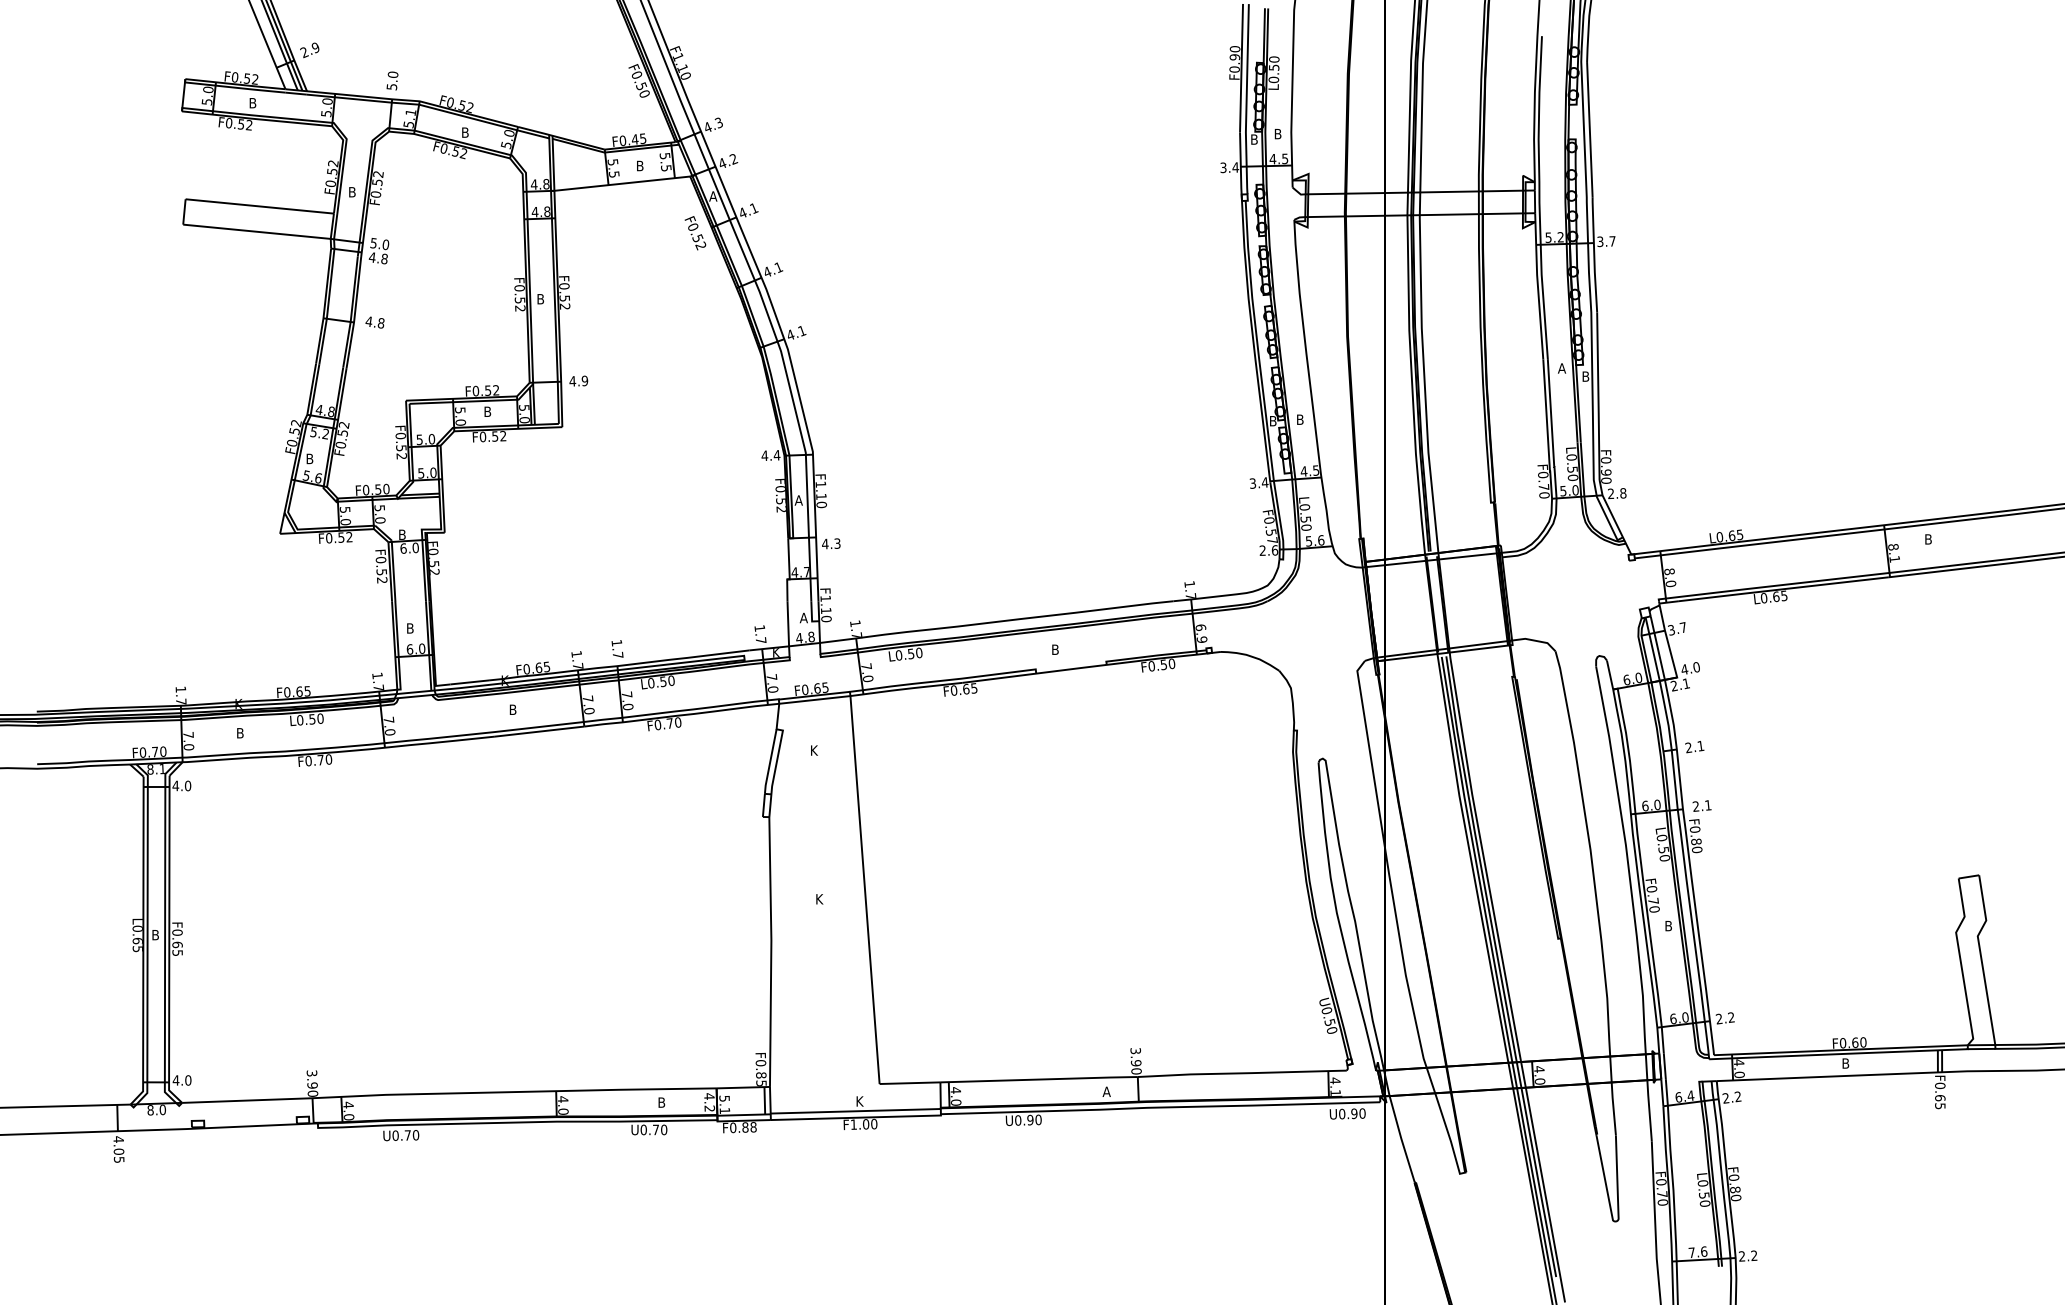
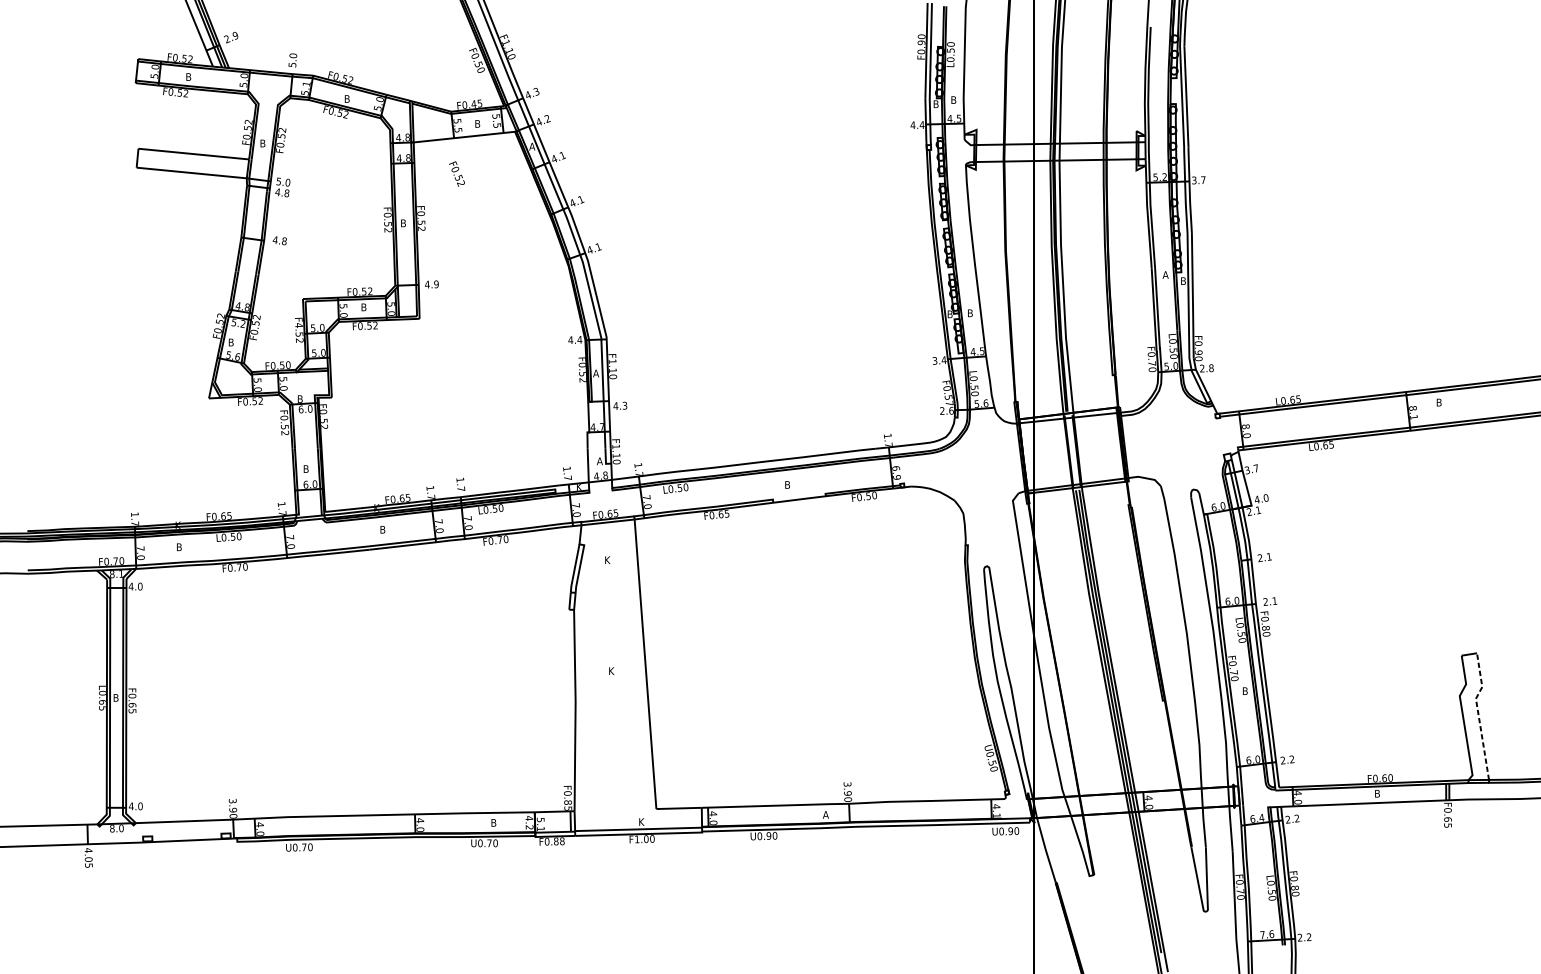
text: (1223, 167) -> (913, 125), 3.4 -> 4.4
text: (695, 233) -> (457, 174), moved
text: (400, 435) -> (298, 325), F0.52 -> F4.52
line: (1981, 957) -> (1478, 714), solid -> dashed

